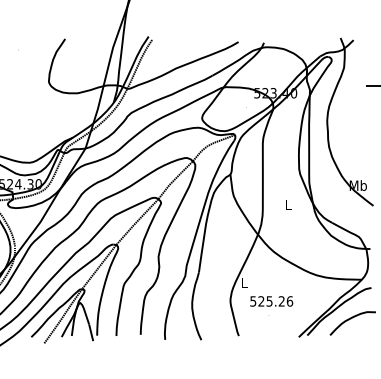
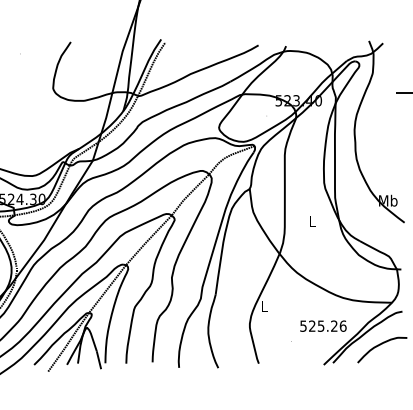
text: (271, 300) -> (323, 325), moved

